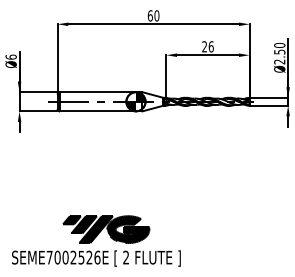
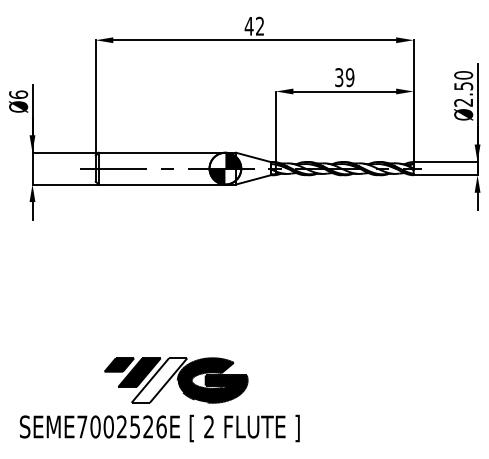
text: (153, 15) -> (254, 25), 60 -> 42
text: (207, 46) -> (343, 77), 26 -> 39
fill: (95, 229) -> (158, 380), removed

